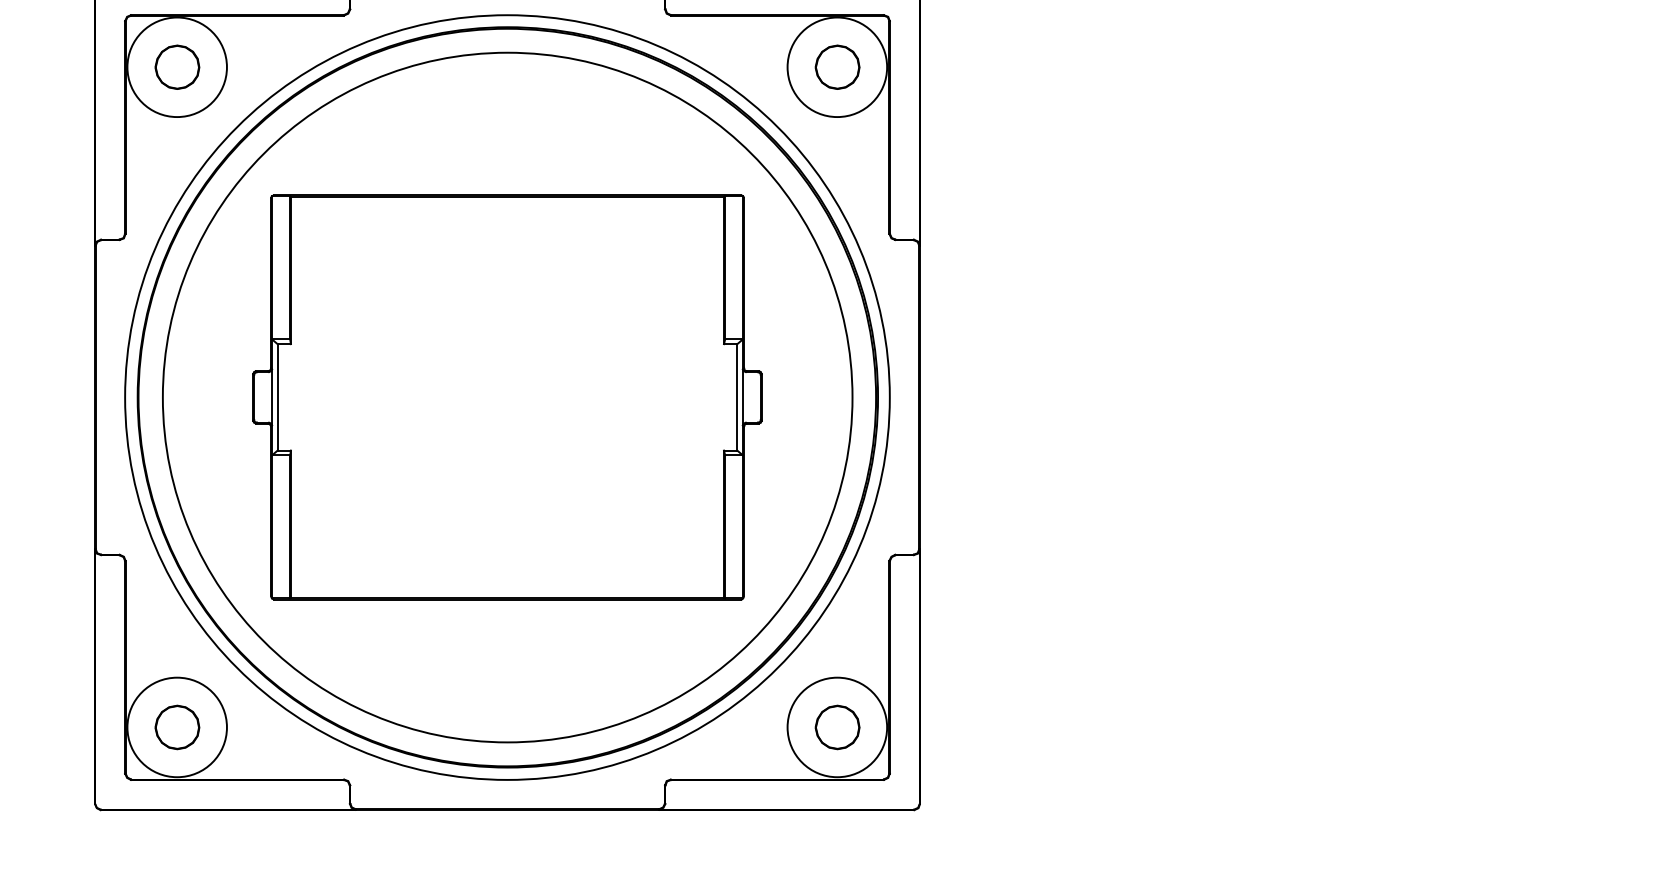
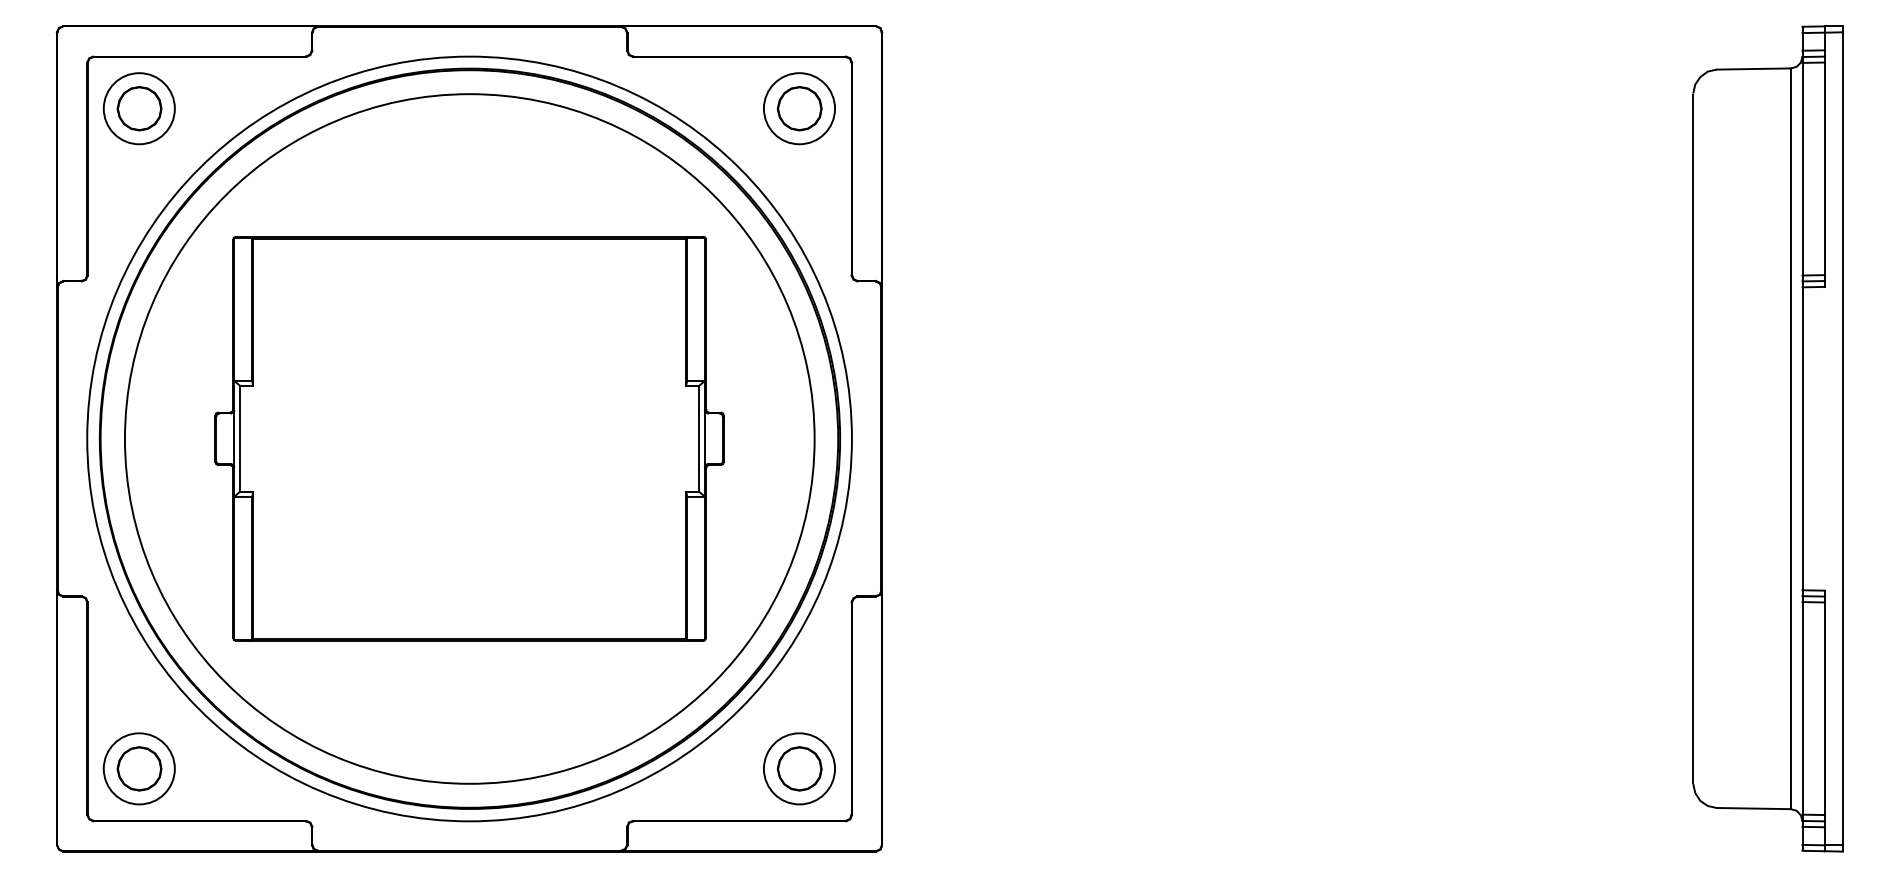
circle: (176, 67) -> (138, 108), size x0.71
circle: (837, 67) -> (799, 108), size x0.71
circle: (176, 727) -> (138, 768), size x0.71
circle: (837, 727) -> (799, 768), size x0.71

